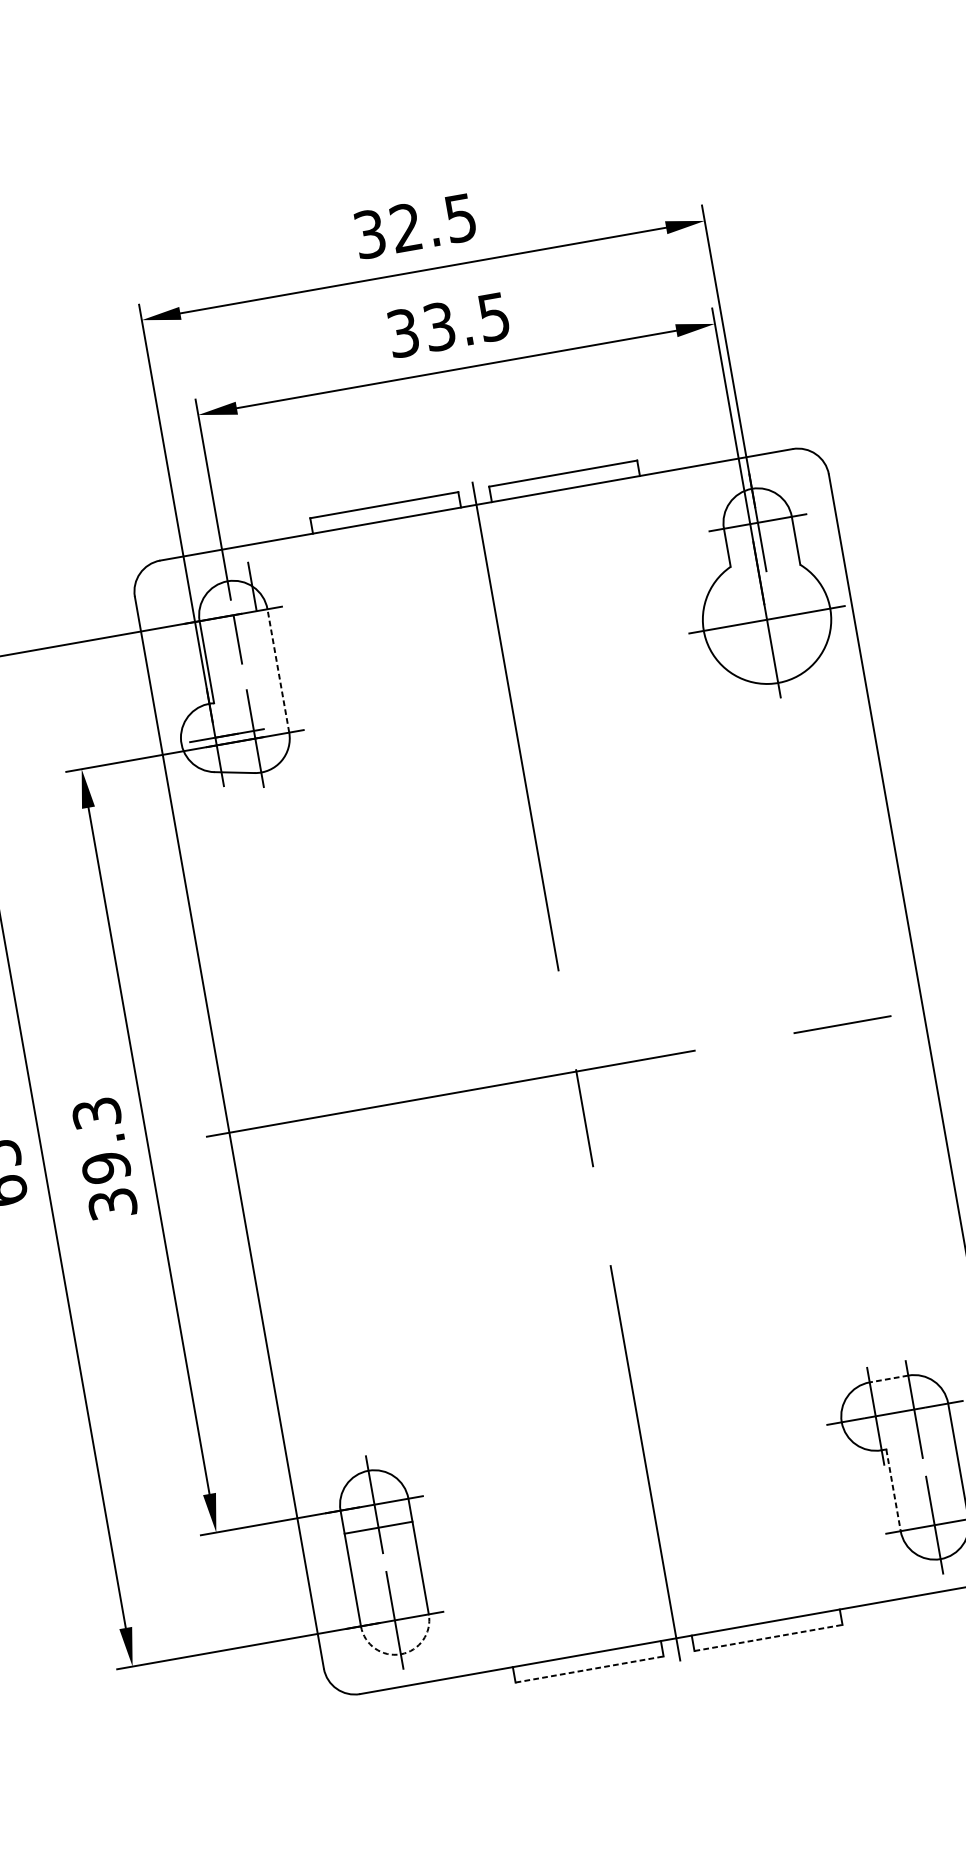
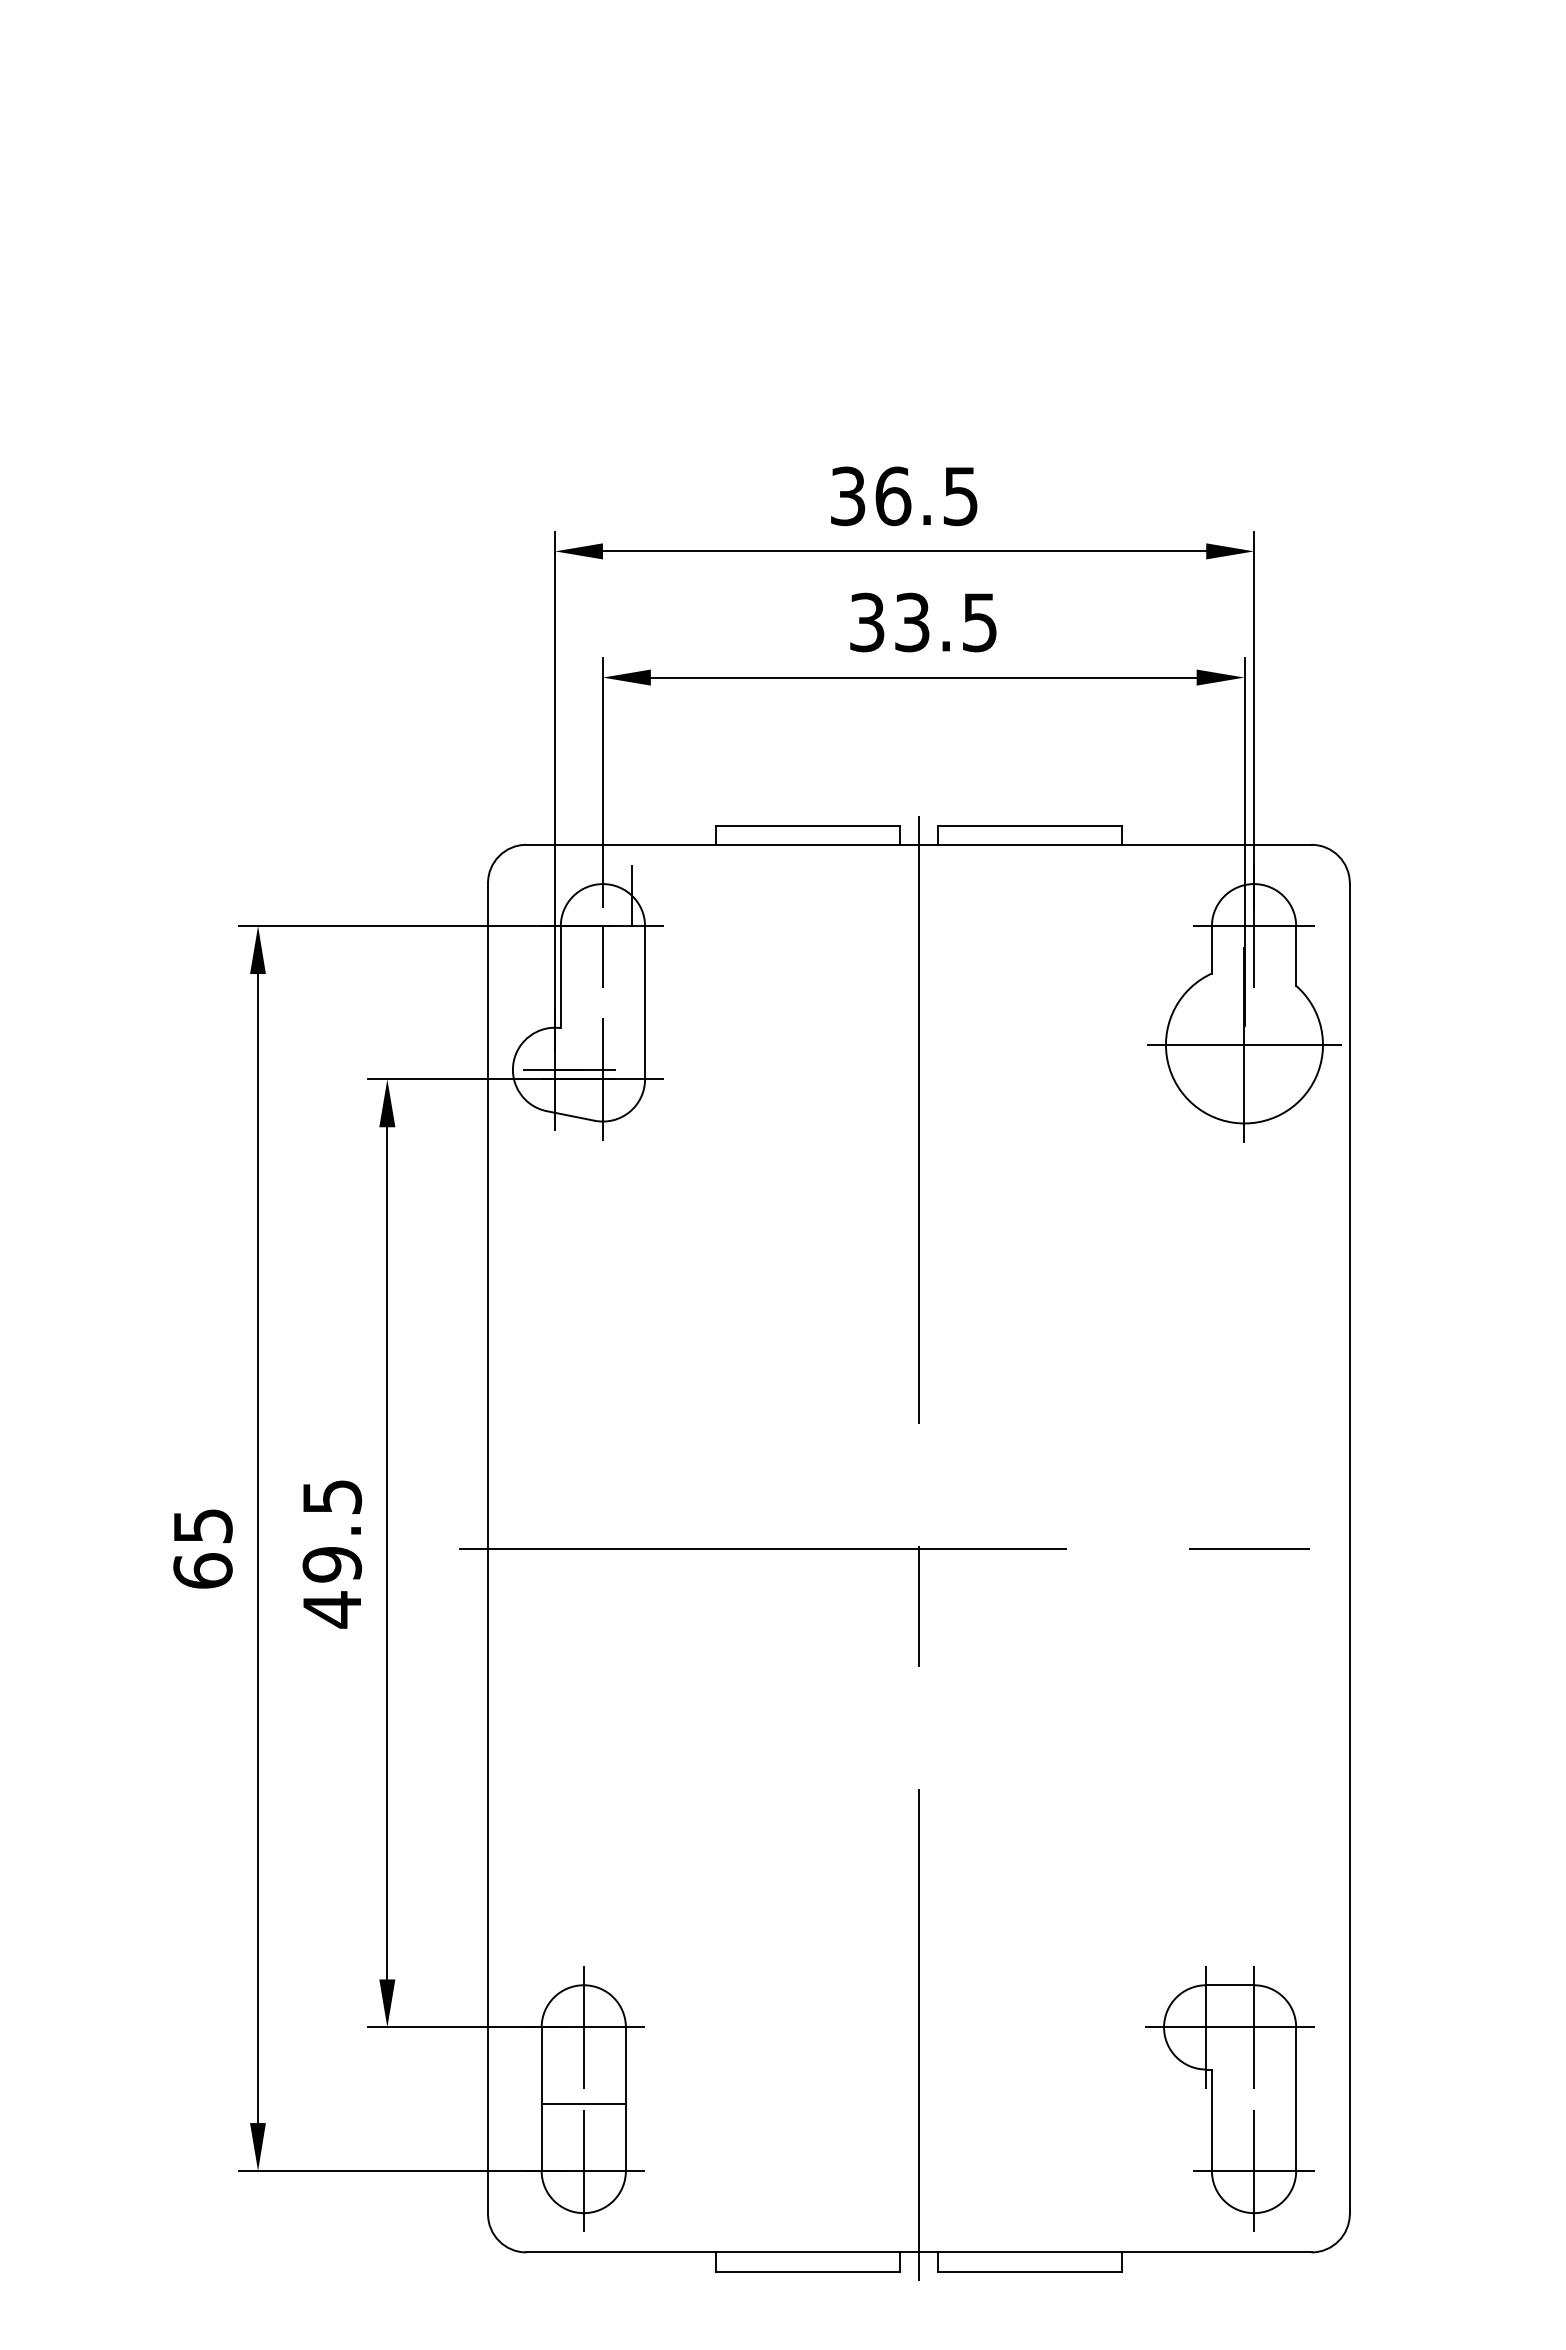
text: (406, 227) -> (893, 496), 32.5 -> 36.5
line: (278, 670) -> (645, 1002), dashed -> solid
text: (105, 1159) -> (332, 1554), 39.3 -> 49.5
line: (889, 1379) -> (1230, 1985), dashed -> solid
line: (893, 1490) -> (1211, 2120), dashed -> solid
line: (378, 1528) -> (583, 2104), moved
line: (768, 1637) -> (1029, 2271), dashed -> solid
arc: (400, 1654) -> (583, 2213), dashed -> solid
line: (589, 1669) -> (807, 2271), dashed -> solid

